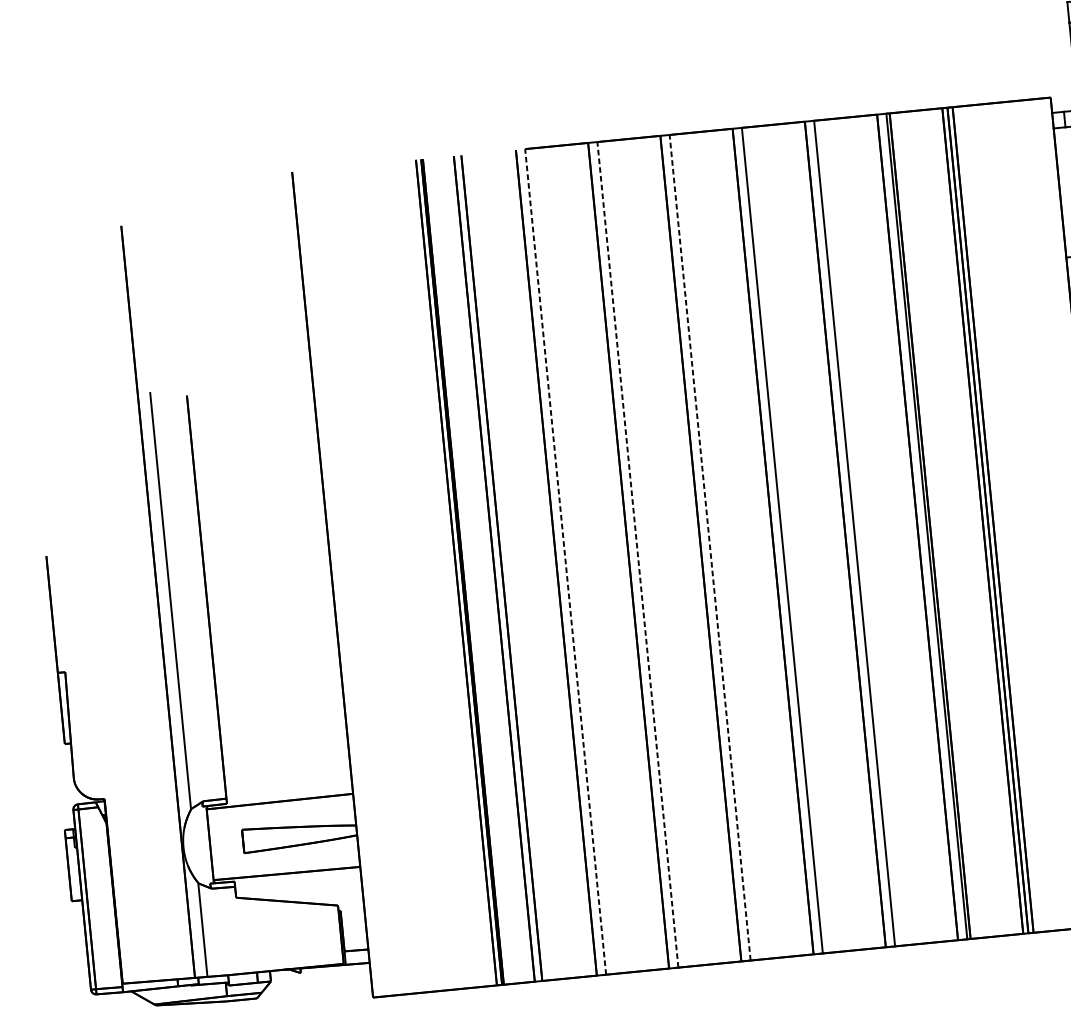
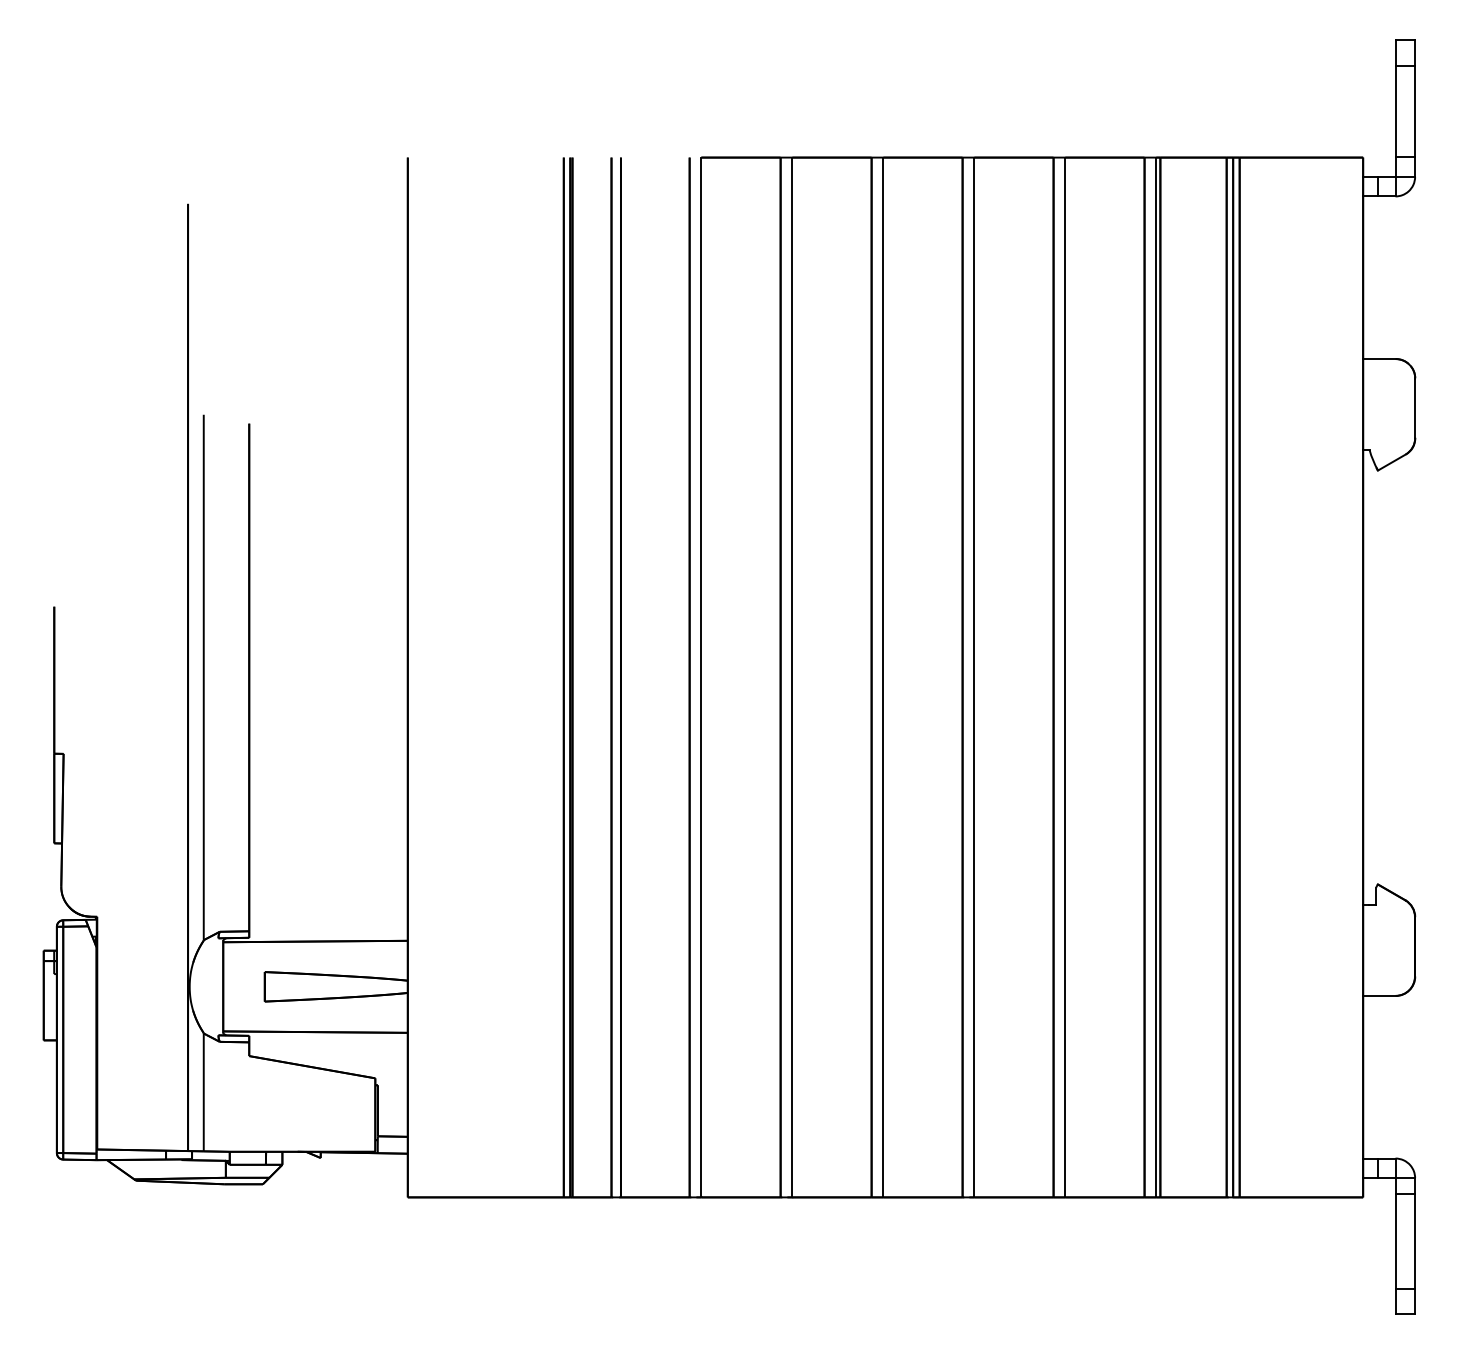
line: (710, 547) -> (883, 677), dashed -> solid
line: (638, 554) -> (792, 677), dashed -> solid
line: (565, 561) -> (701, 677), dashed -> solid

